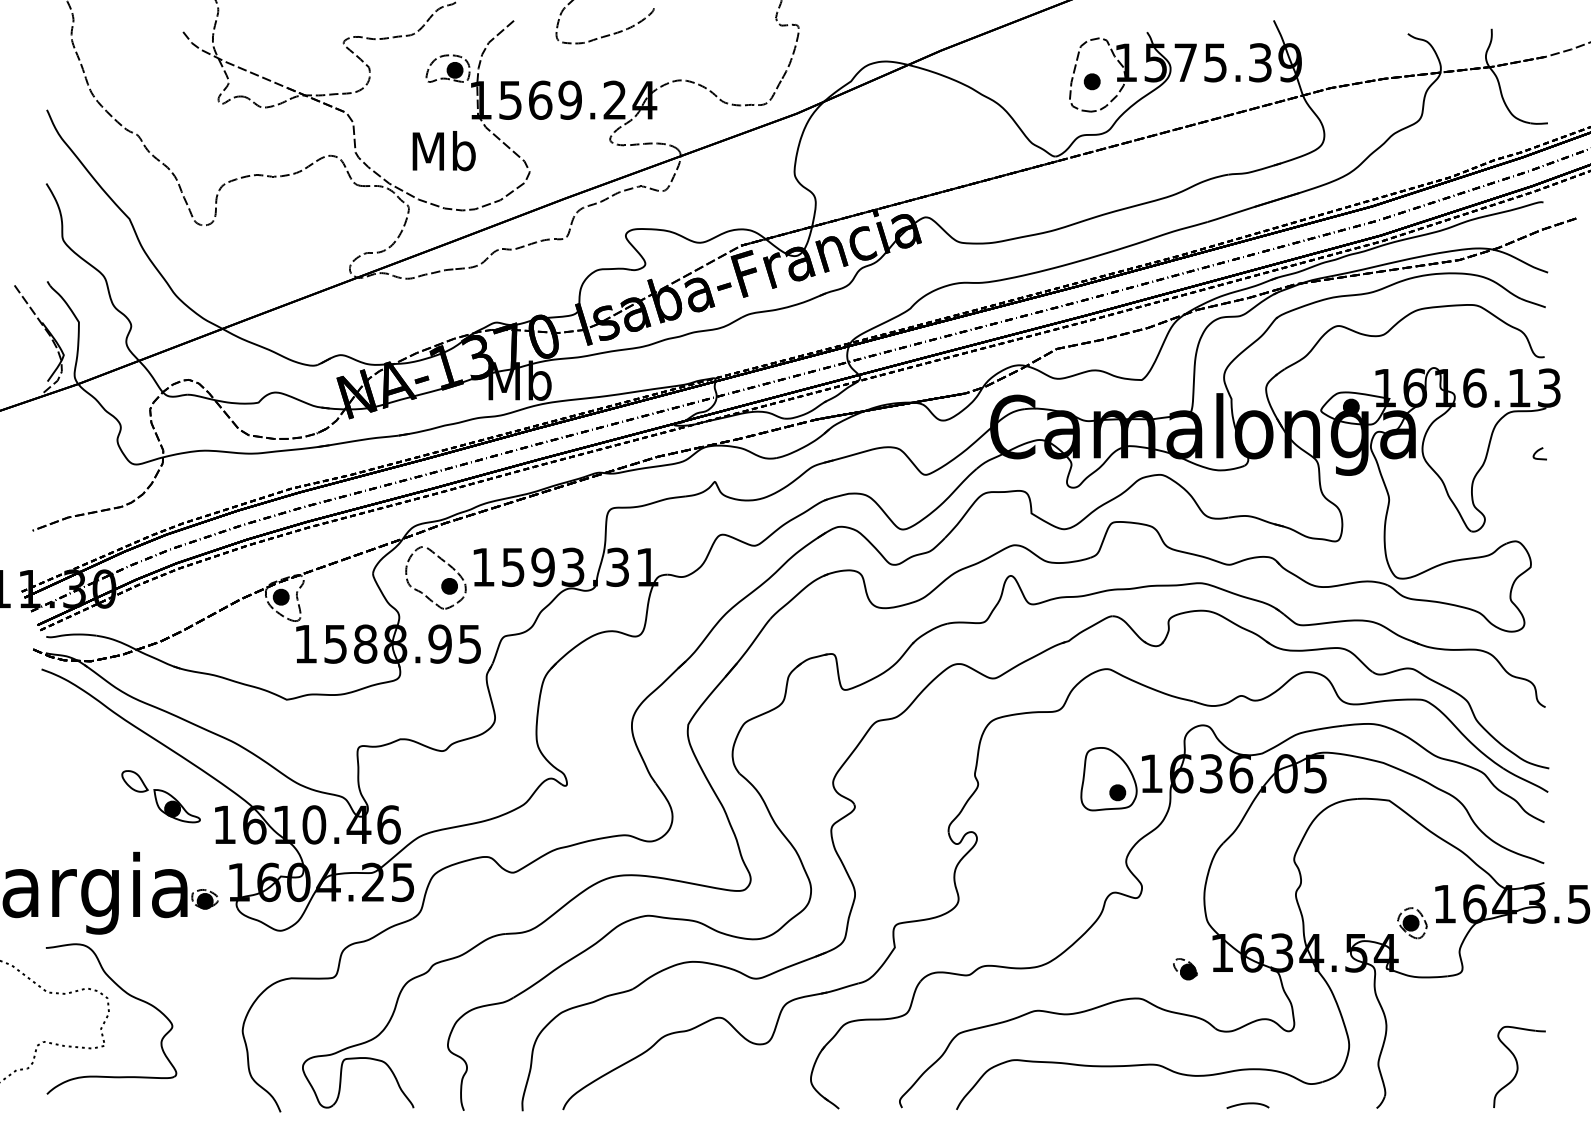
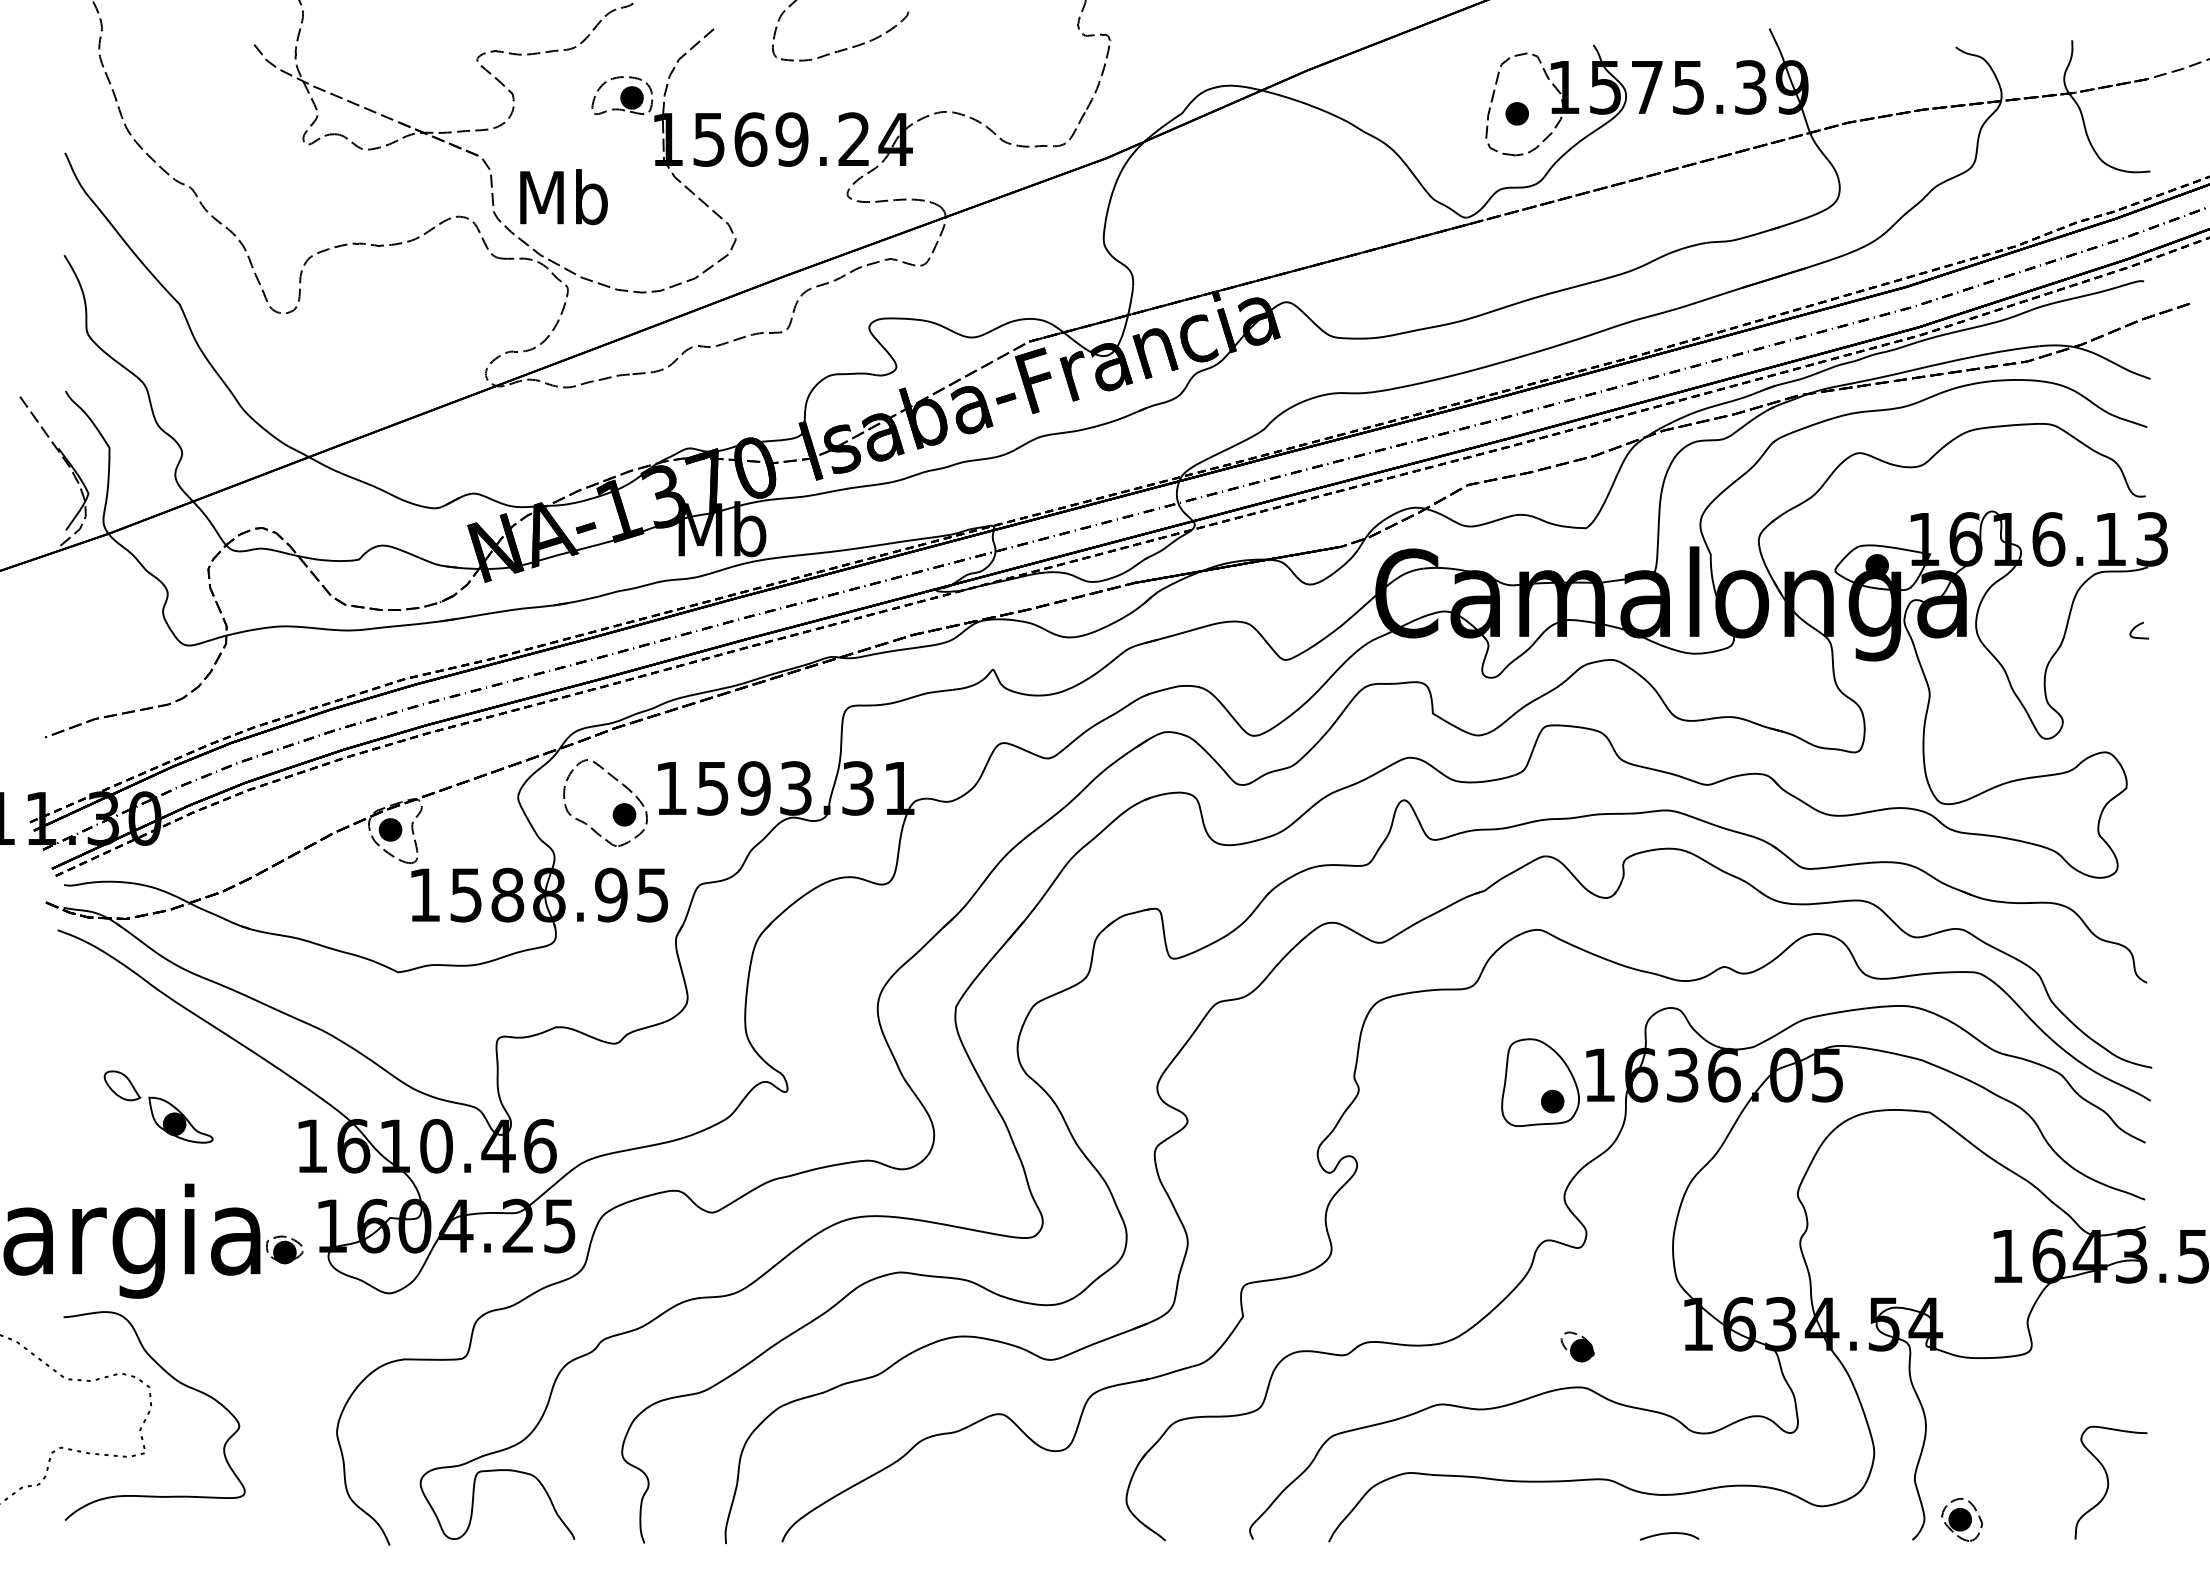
text: (443, 151) -> (563, 197), moved
part: (160, 796) -> (158, 1106), moved
part: (1412, 922) -> (1961, 1519), moved
part: (1185, 969) -> (1577, 1346), moved
curve: (1247, 1104) -> (1669, 1534), moved

